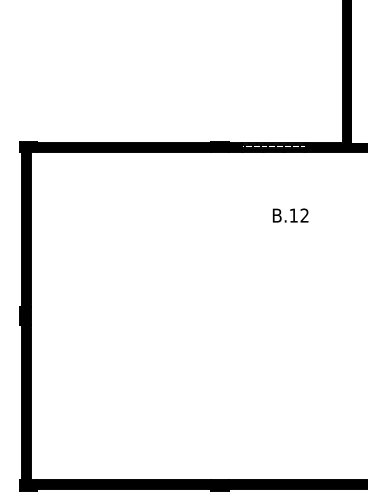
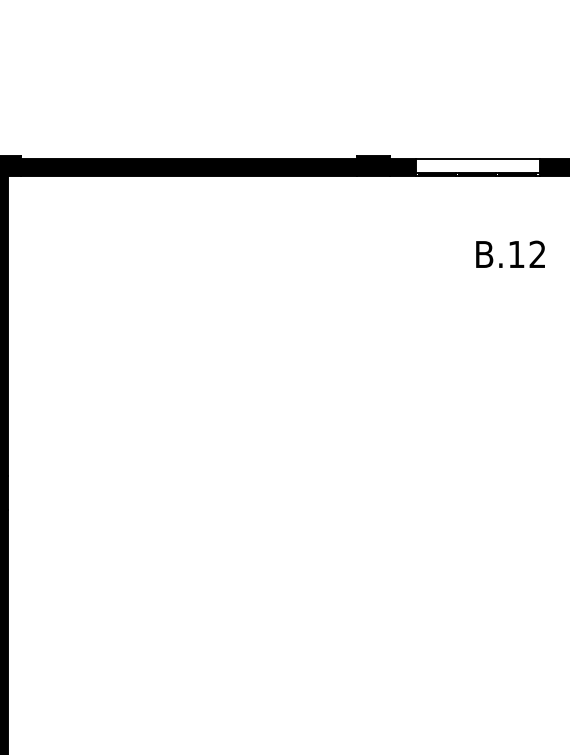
hatch: (273, 146) -> (477, 165), removed
text: (290, 215) -> (510, 254), moved

